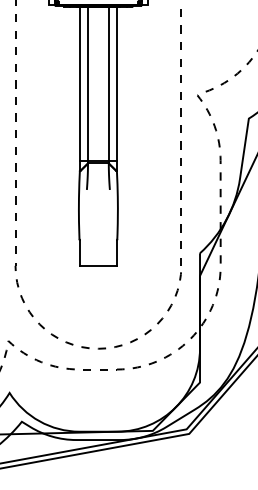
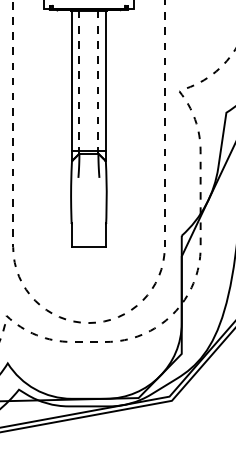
line: (88, 85) -> (79, 82), solid -> dashed
line: (108, 85) -> (98, 82), solid -> dashed

